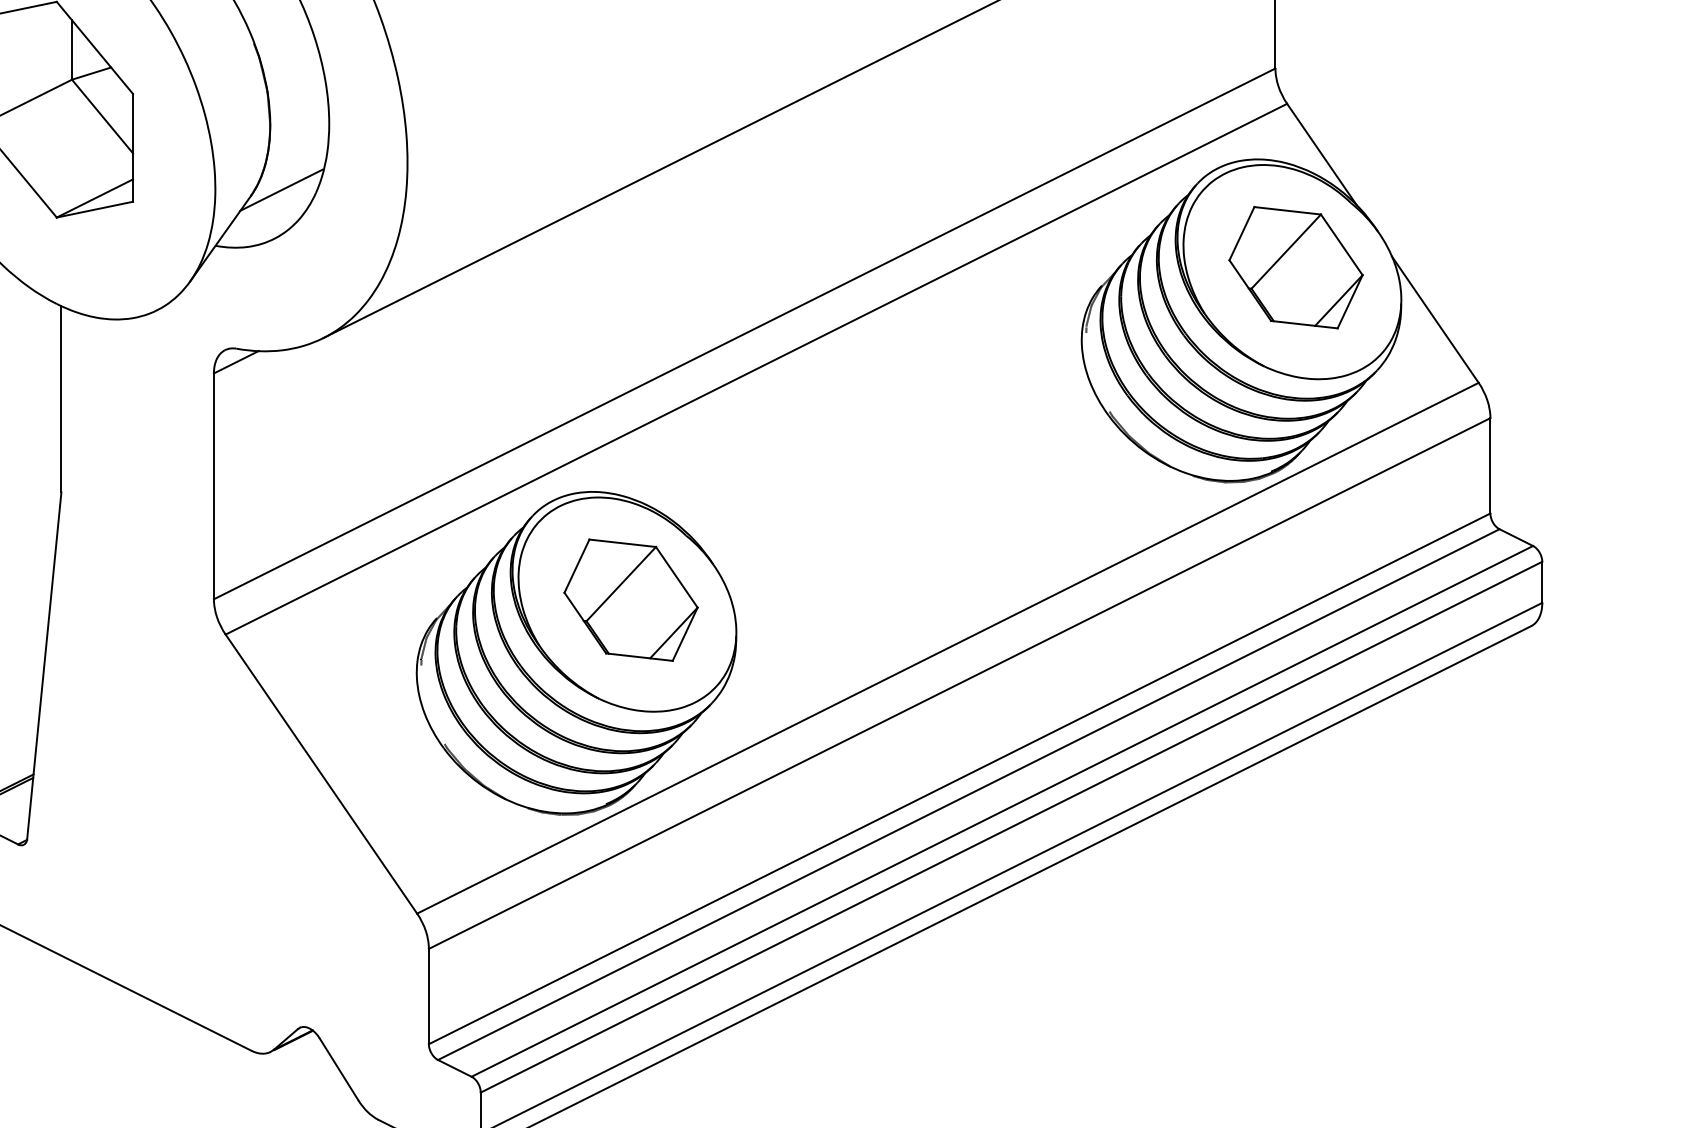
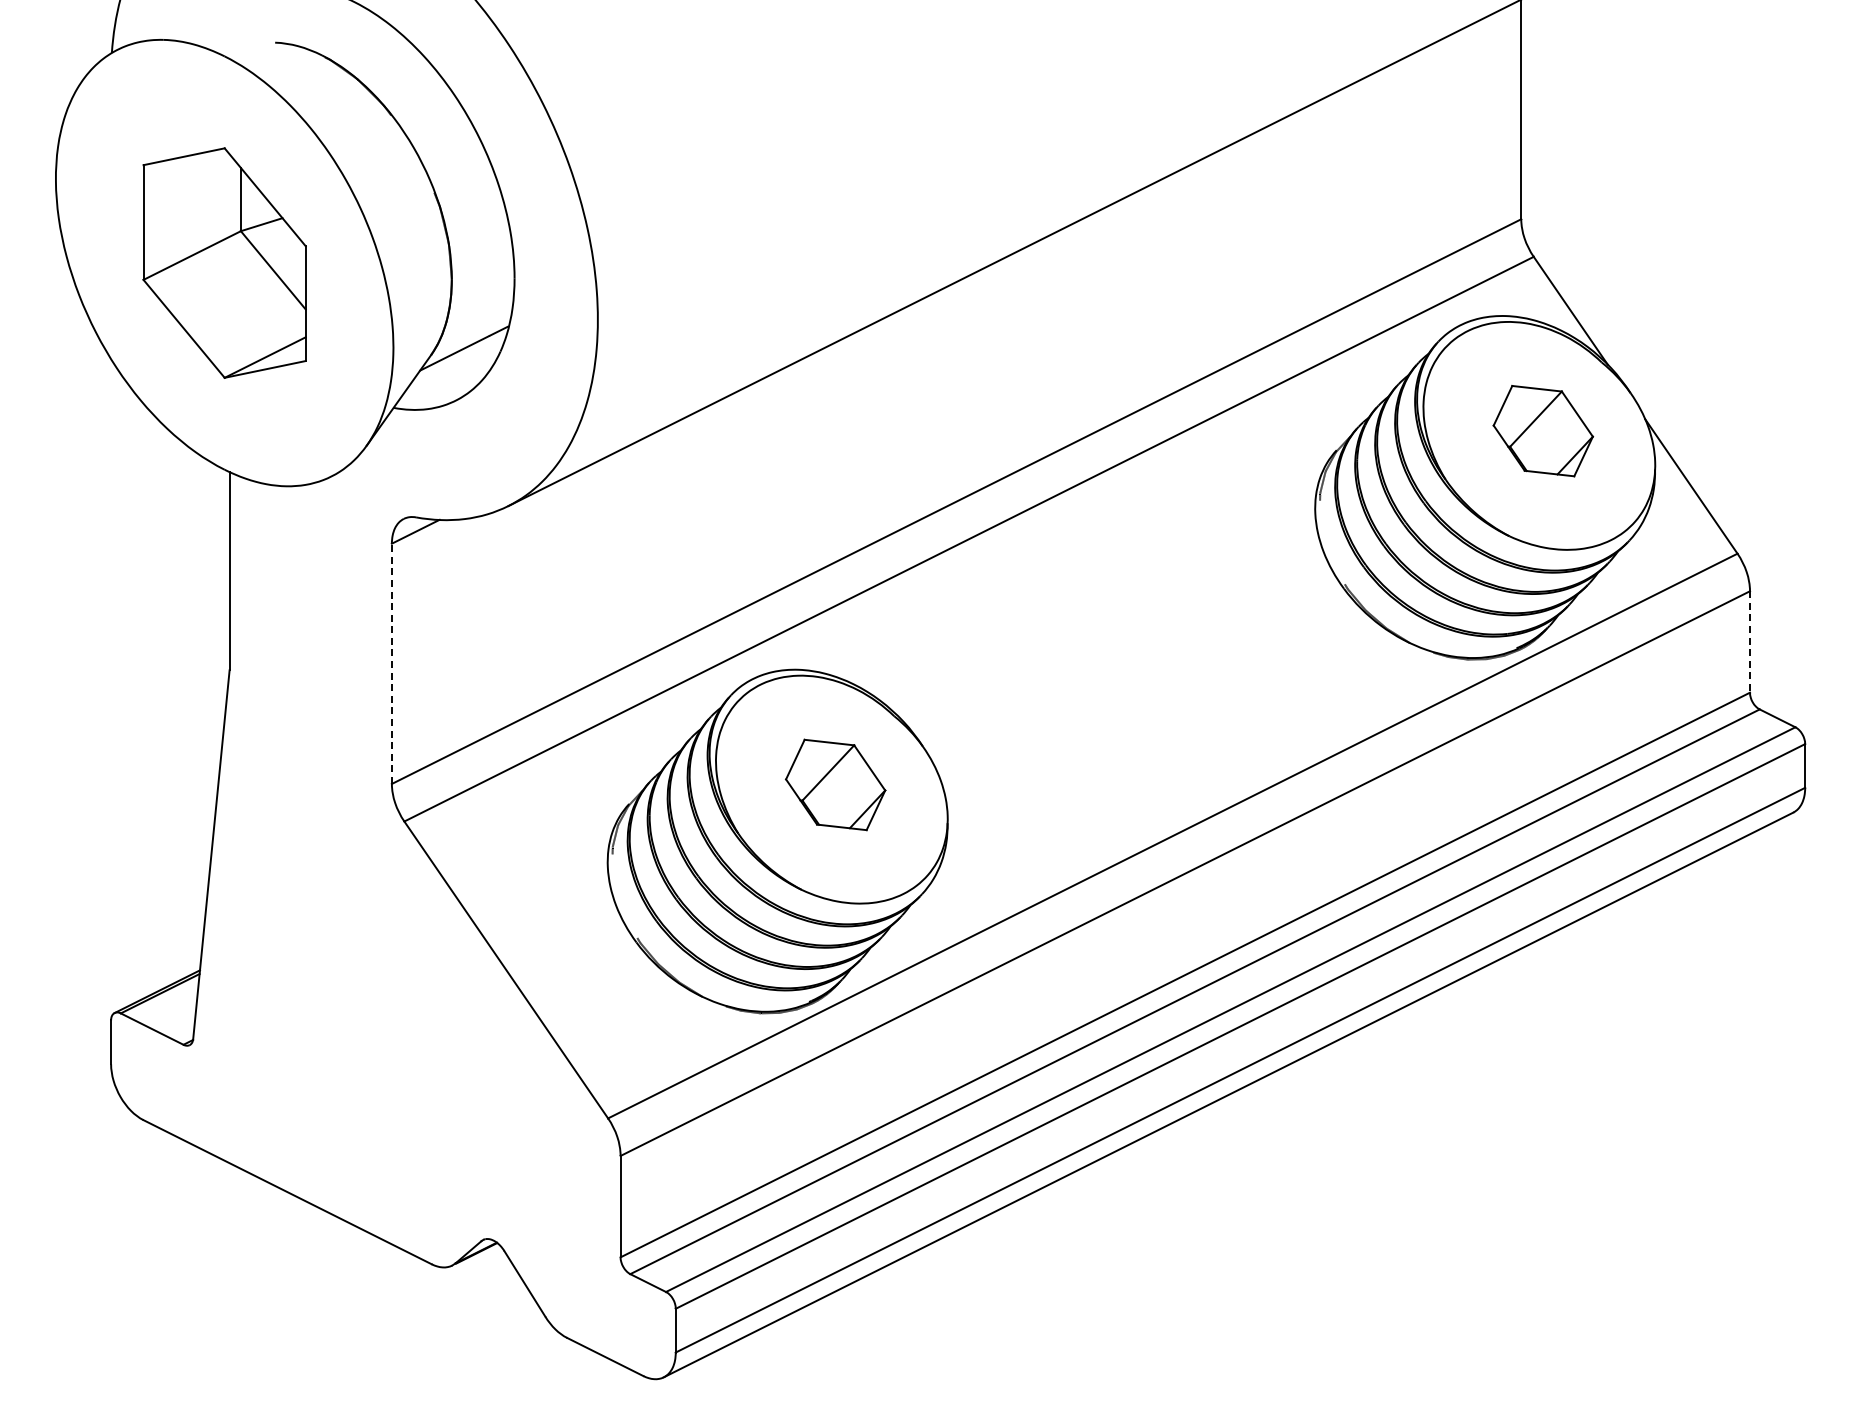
part: (1296, 267) -> (1543, 430), size x0.7
line: (1490, 465) -> (1750, 641), solid -> dashed
line: (213, 486) -> (391, 663), solid -> dashed
part: (630, 599) -> (835, 784), size x0.7

